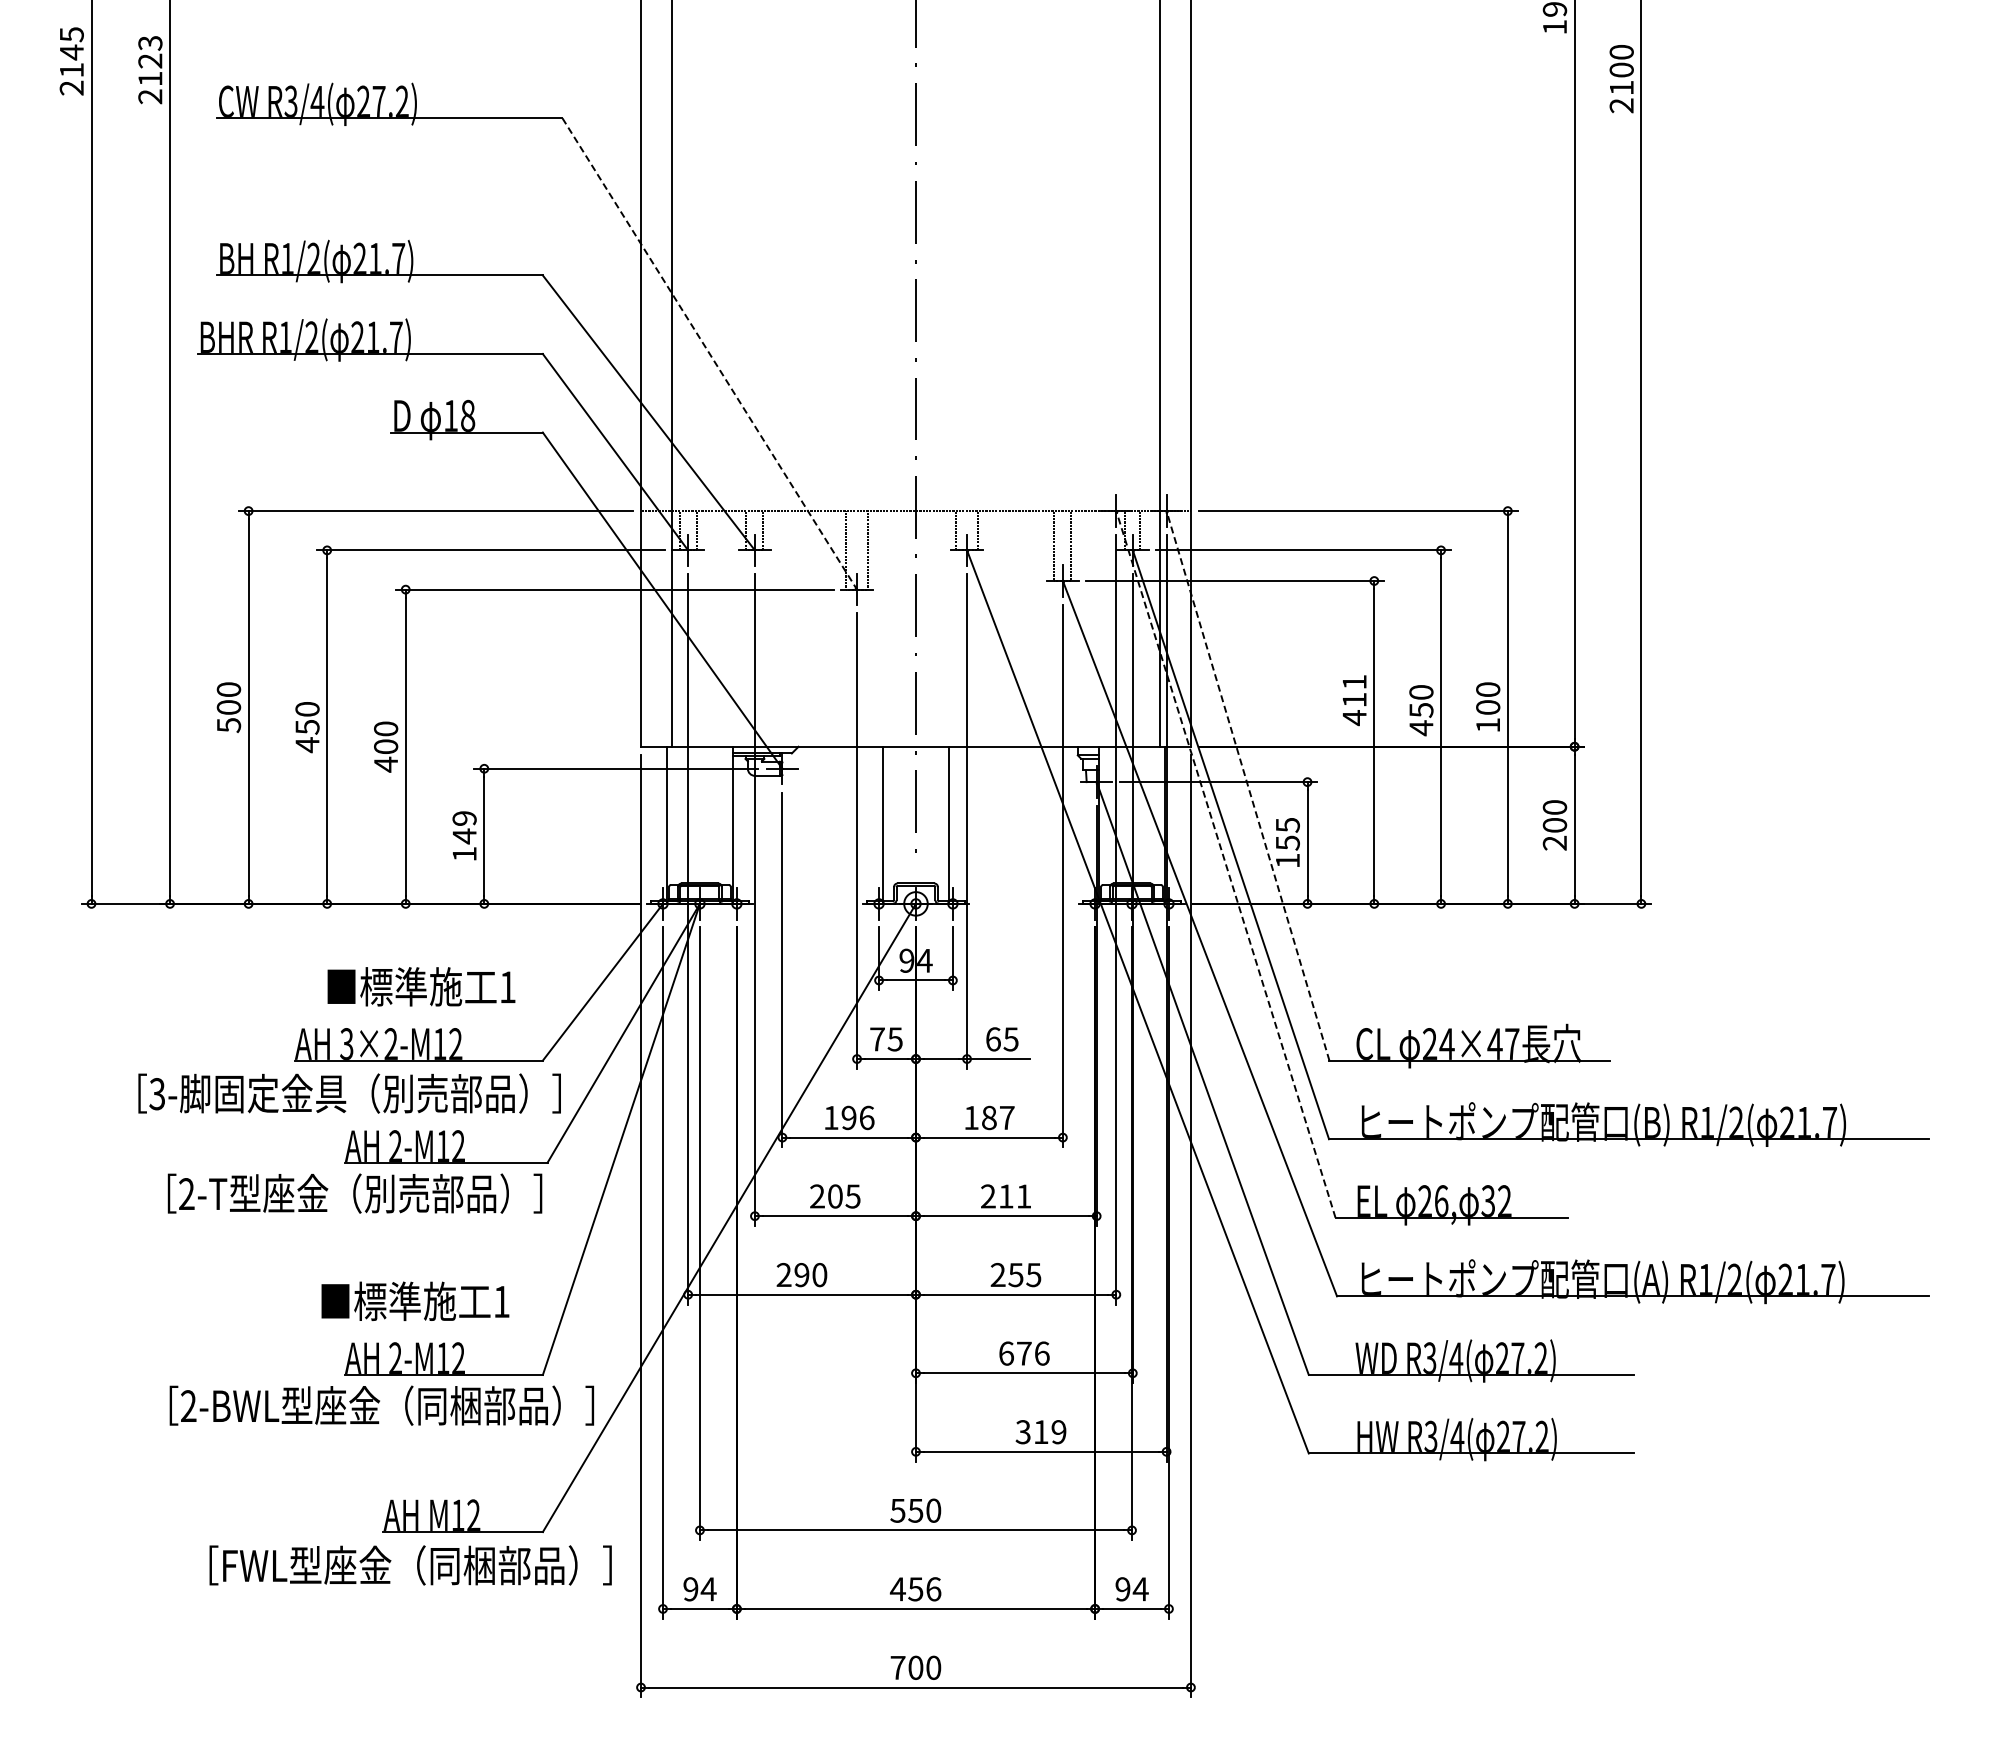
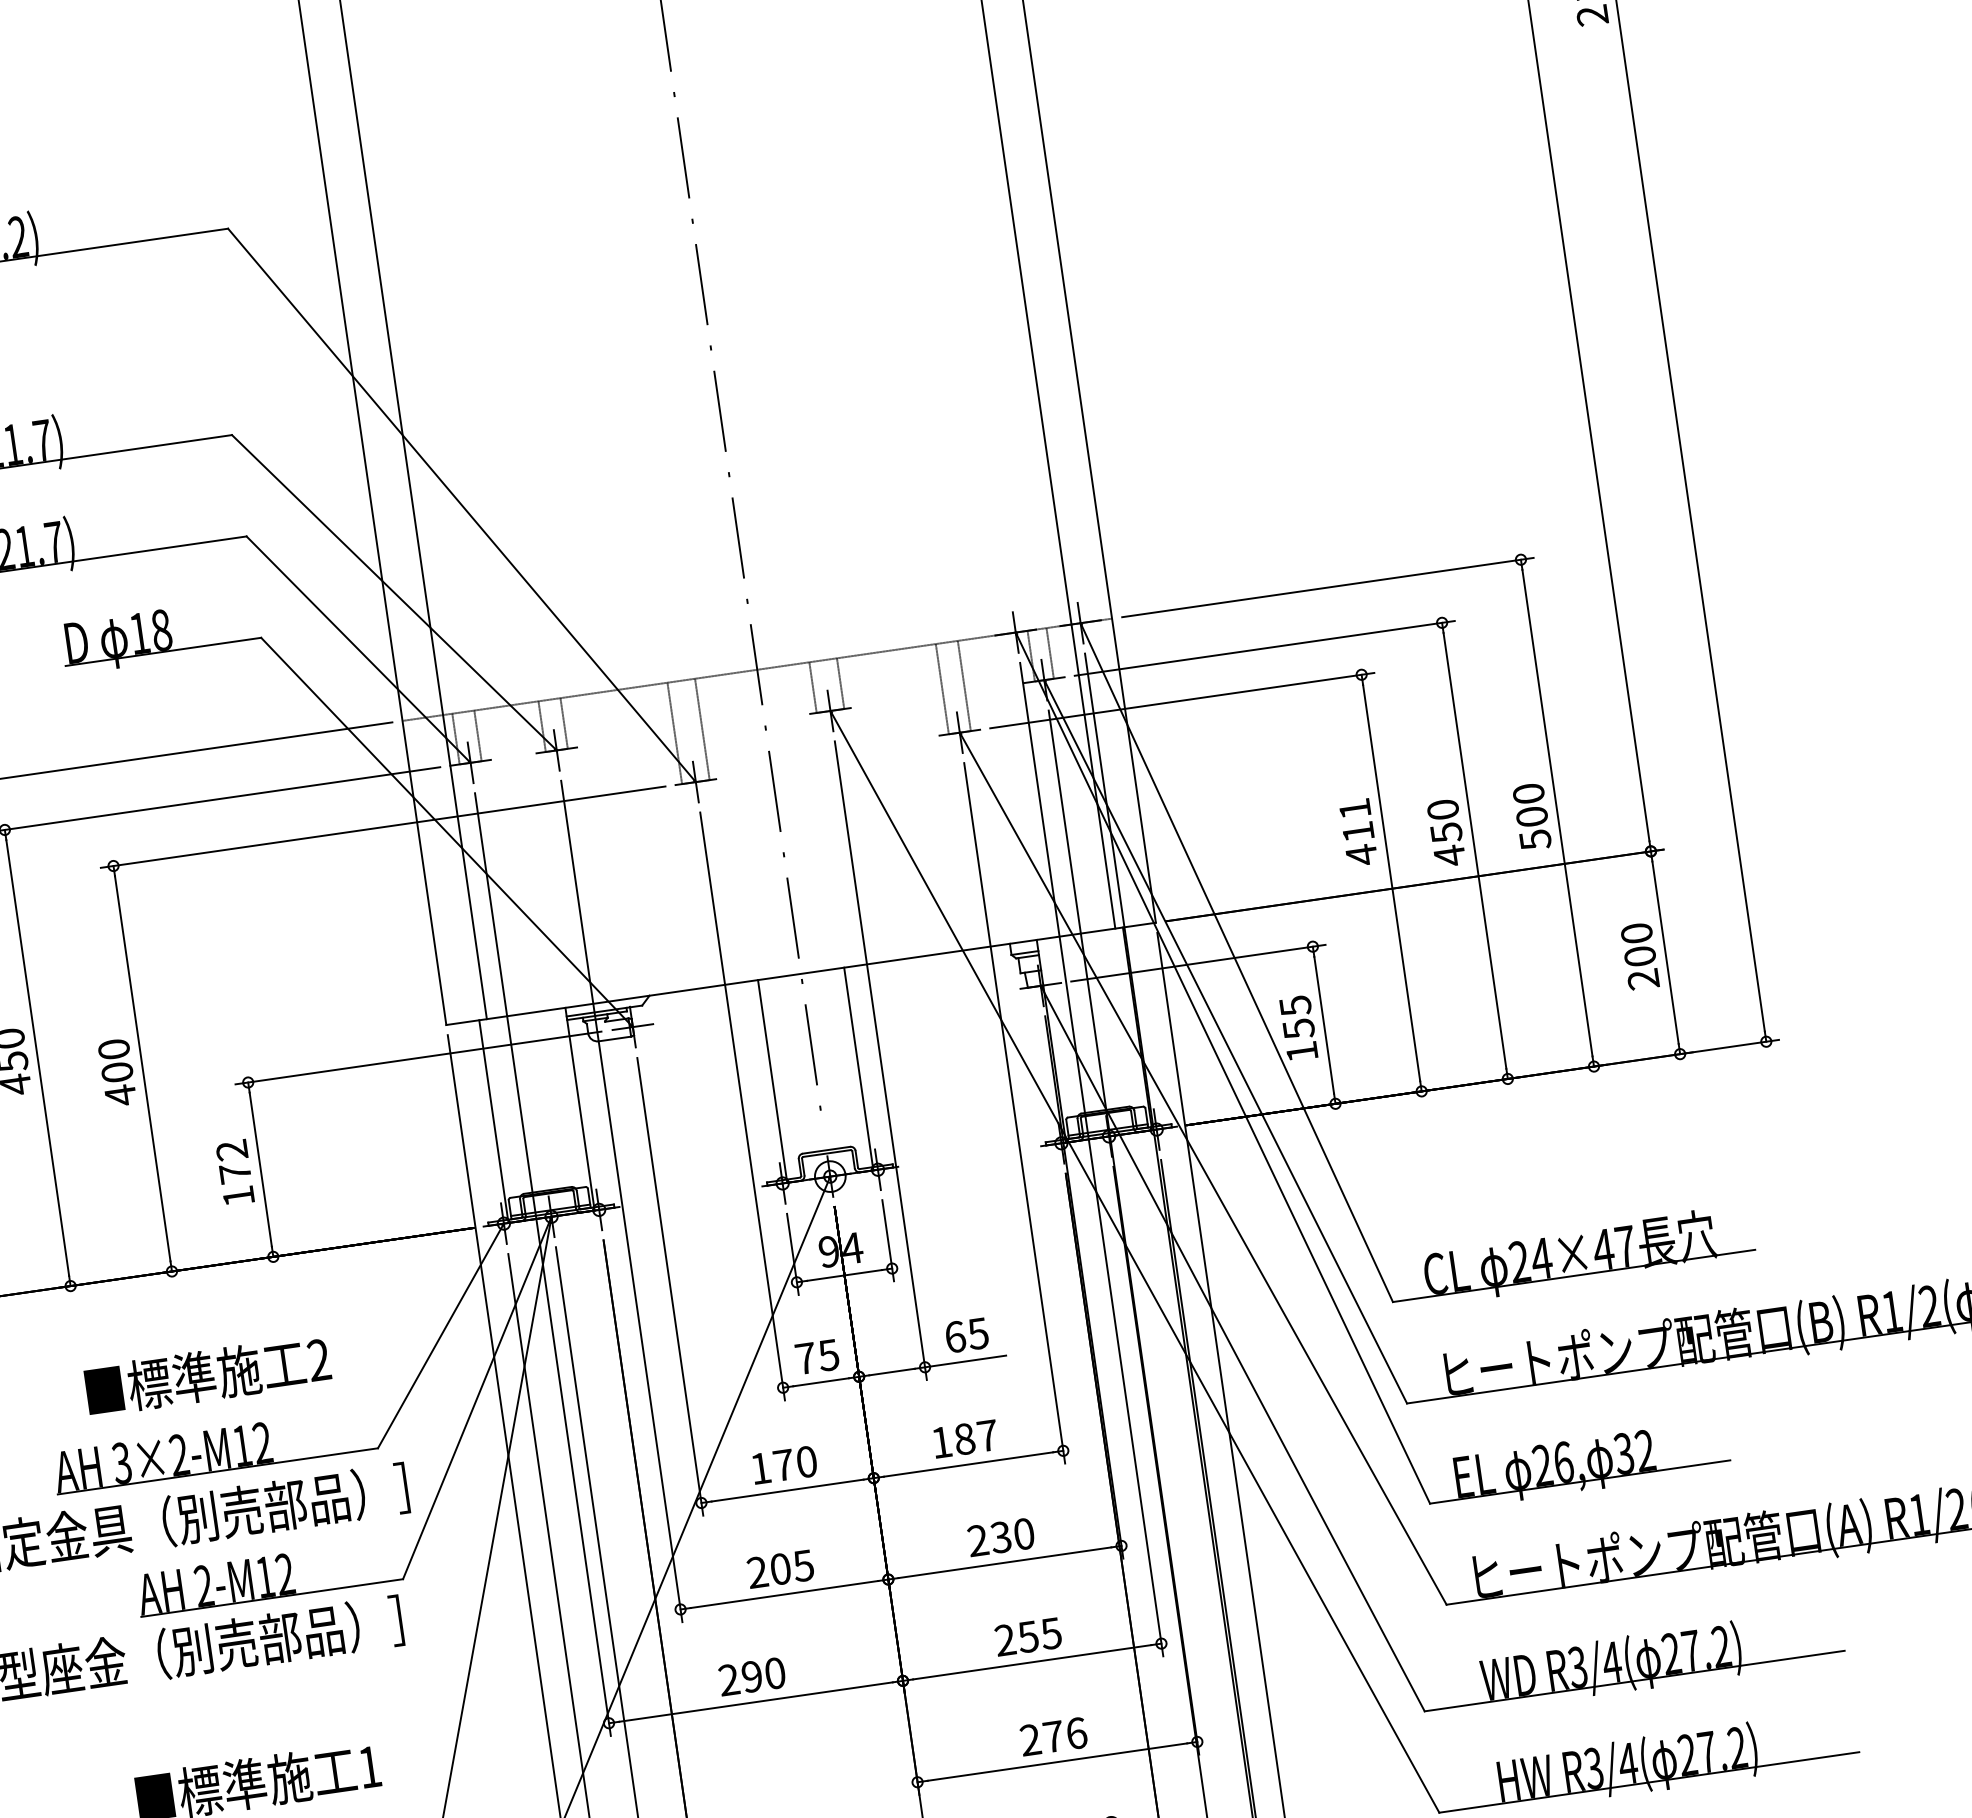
line: (709, 353) -> (461, 504), dashed -> solid
text: (1488, 725) -> (1535, 839), 100 -> 500
line: (1248, 785) -> (1237, 962), dashed -> solid
text: (464, 827) -> (233, 1161), 149 -> 172
line: (1225, 864) -> (1222, 1068), dashed -> solid
text: (507, 987) -> (318, 1360), 1 -> 2
text: (857, 1117) -> (794, 1463), 196 -> 170
text: (1014, 1196) -> (1011, 1535), 211 -> 230
text: (1006, 1353) -> (1030, 1739), 676 -> 276

